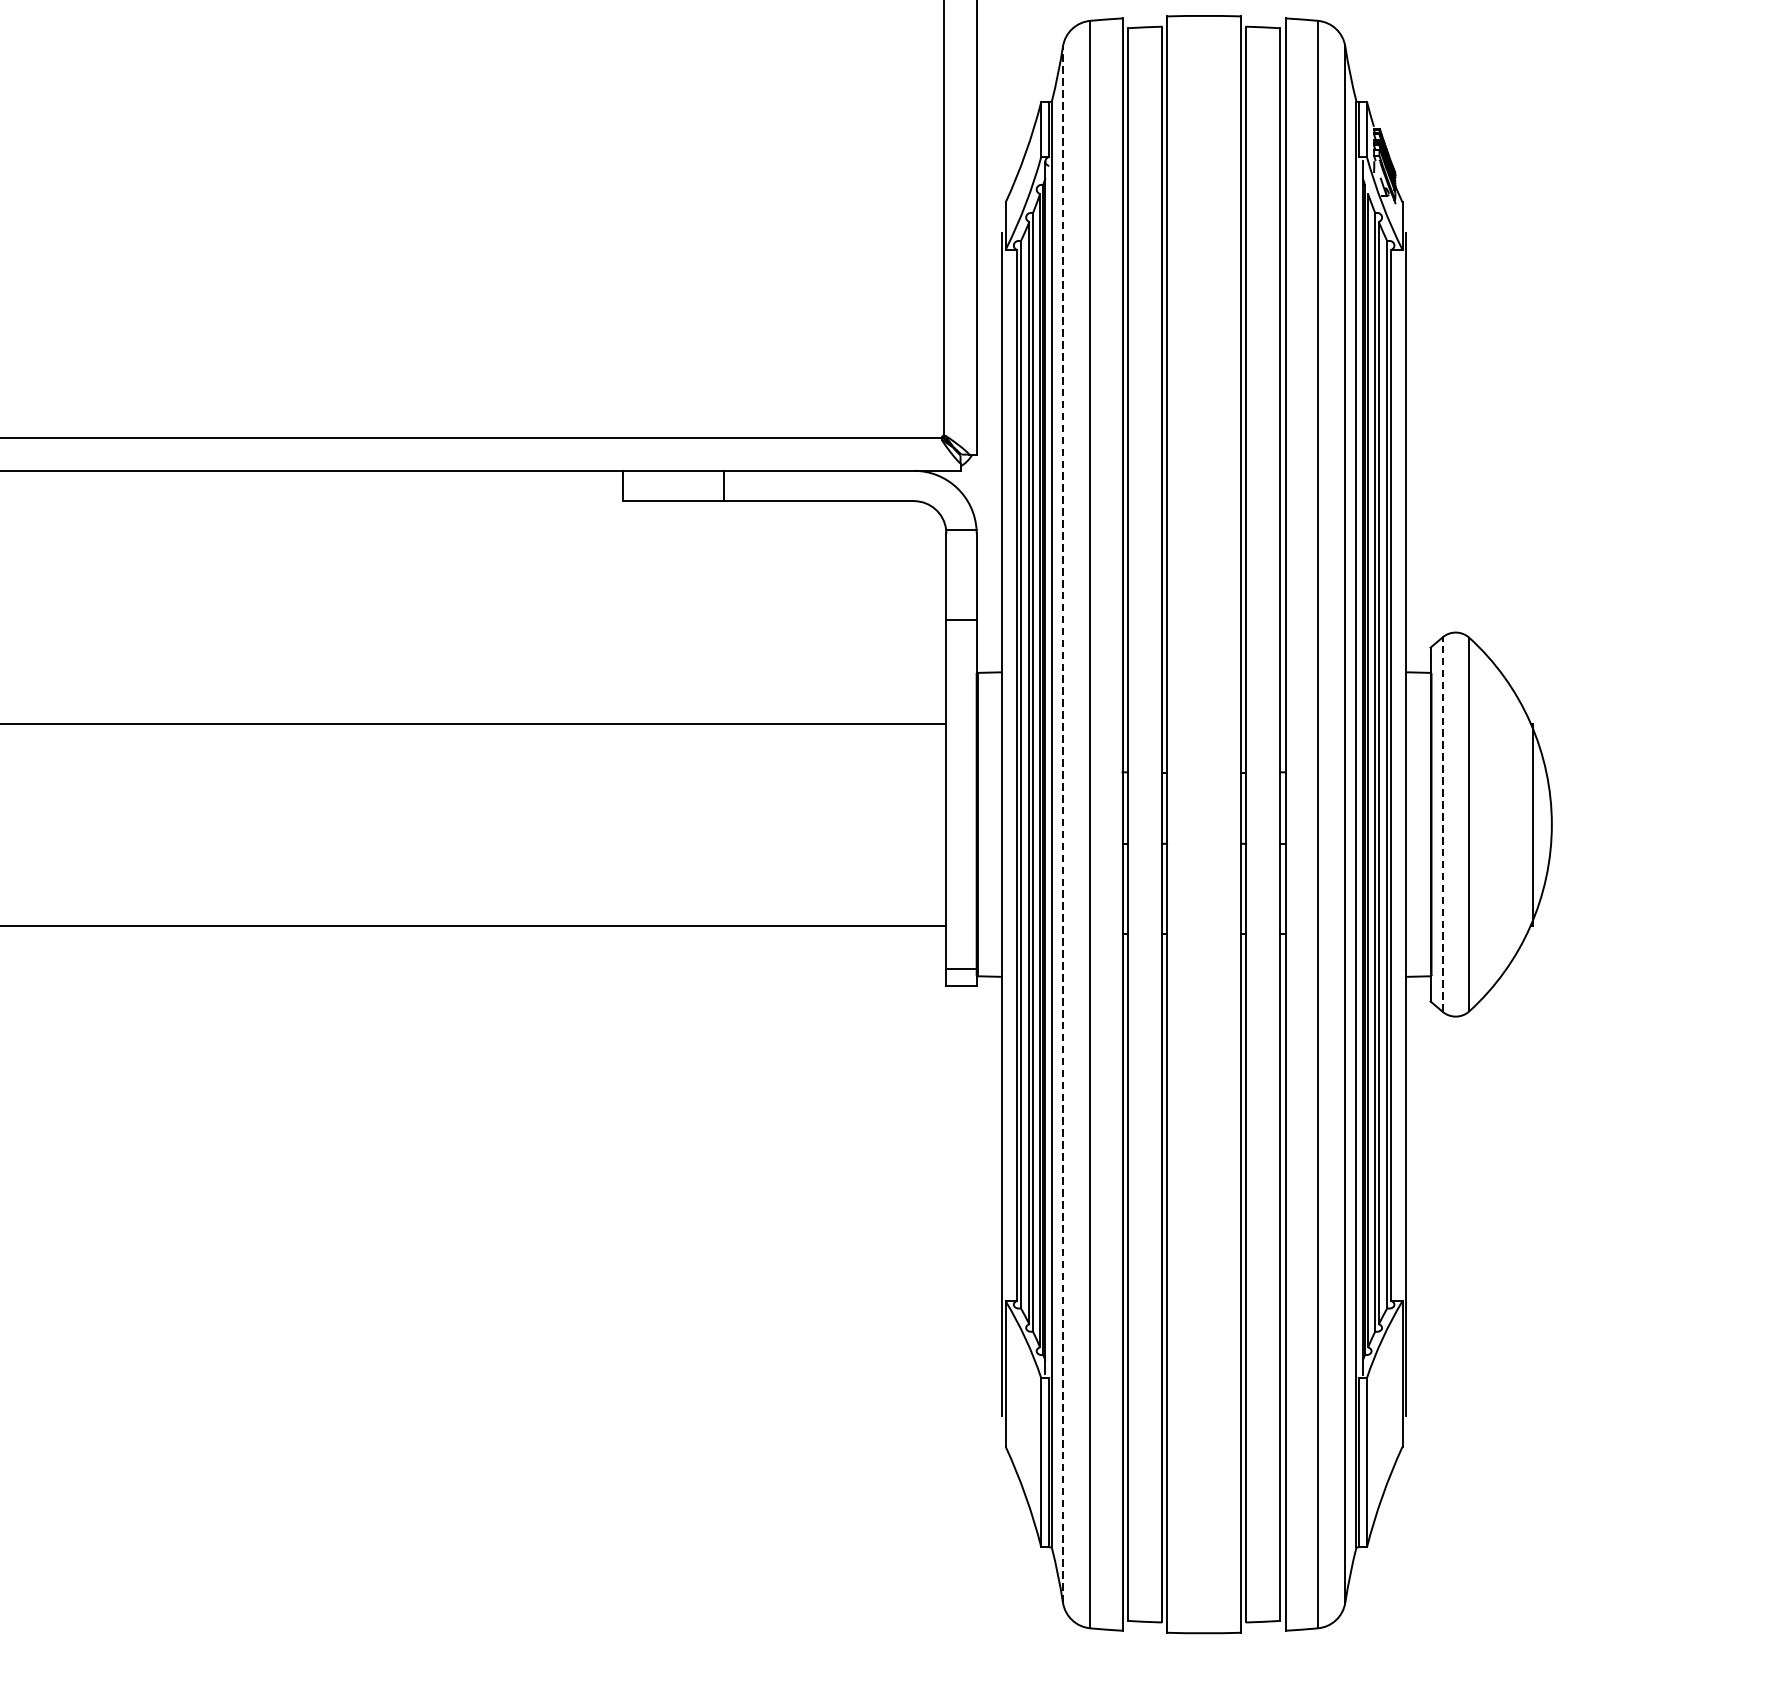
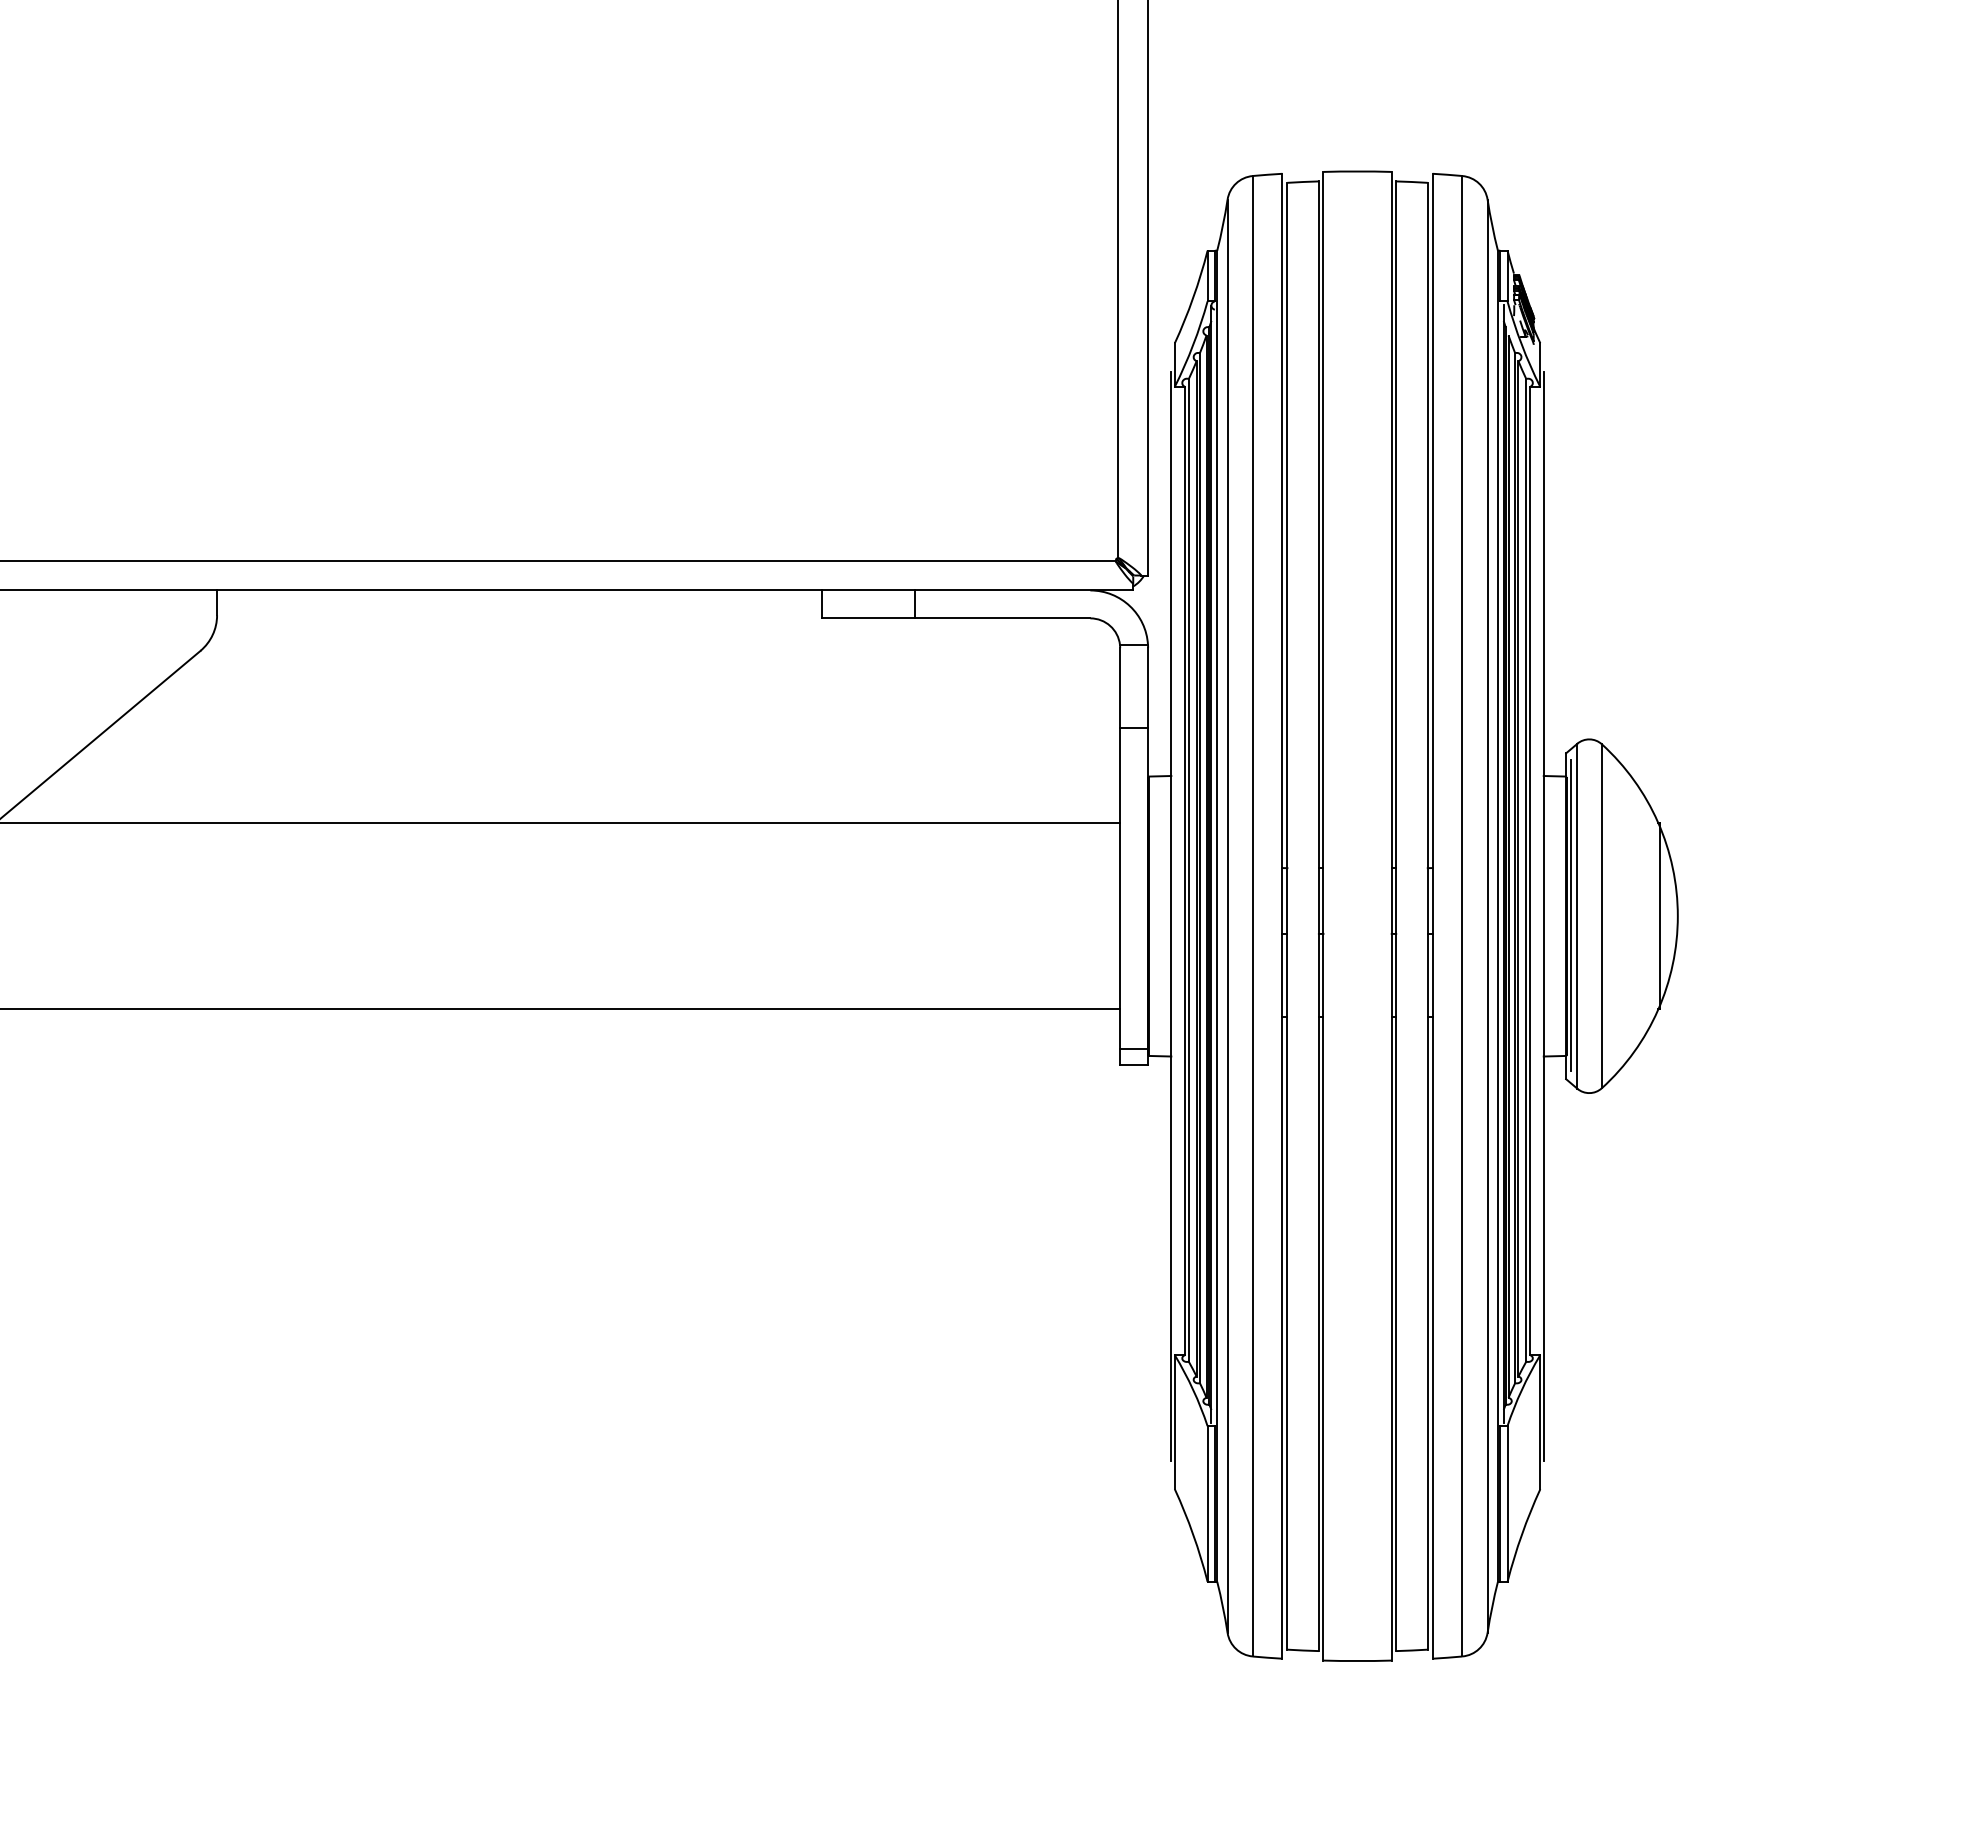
line: (1435, 822) -> (1570, 914), added
line: (1442, 823) -> (1577, 915), dashed -> solid
line: (1062, 824) -> (1227, 916), dashed -> solid

